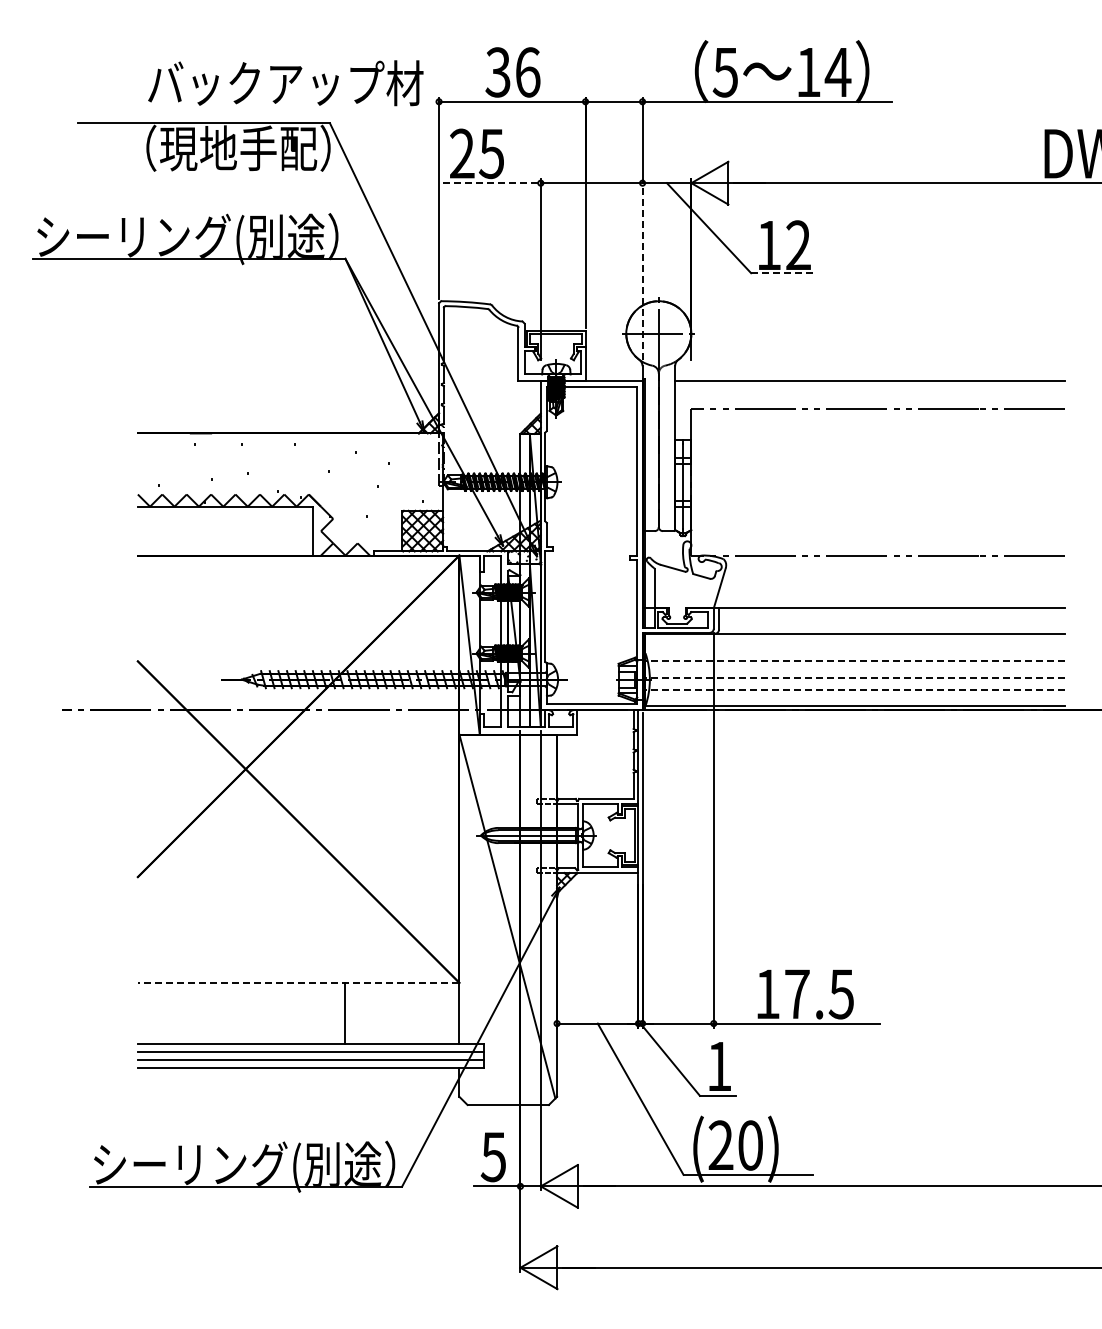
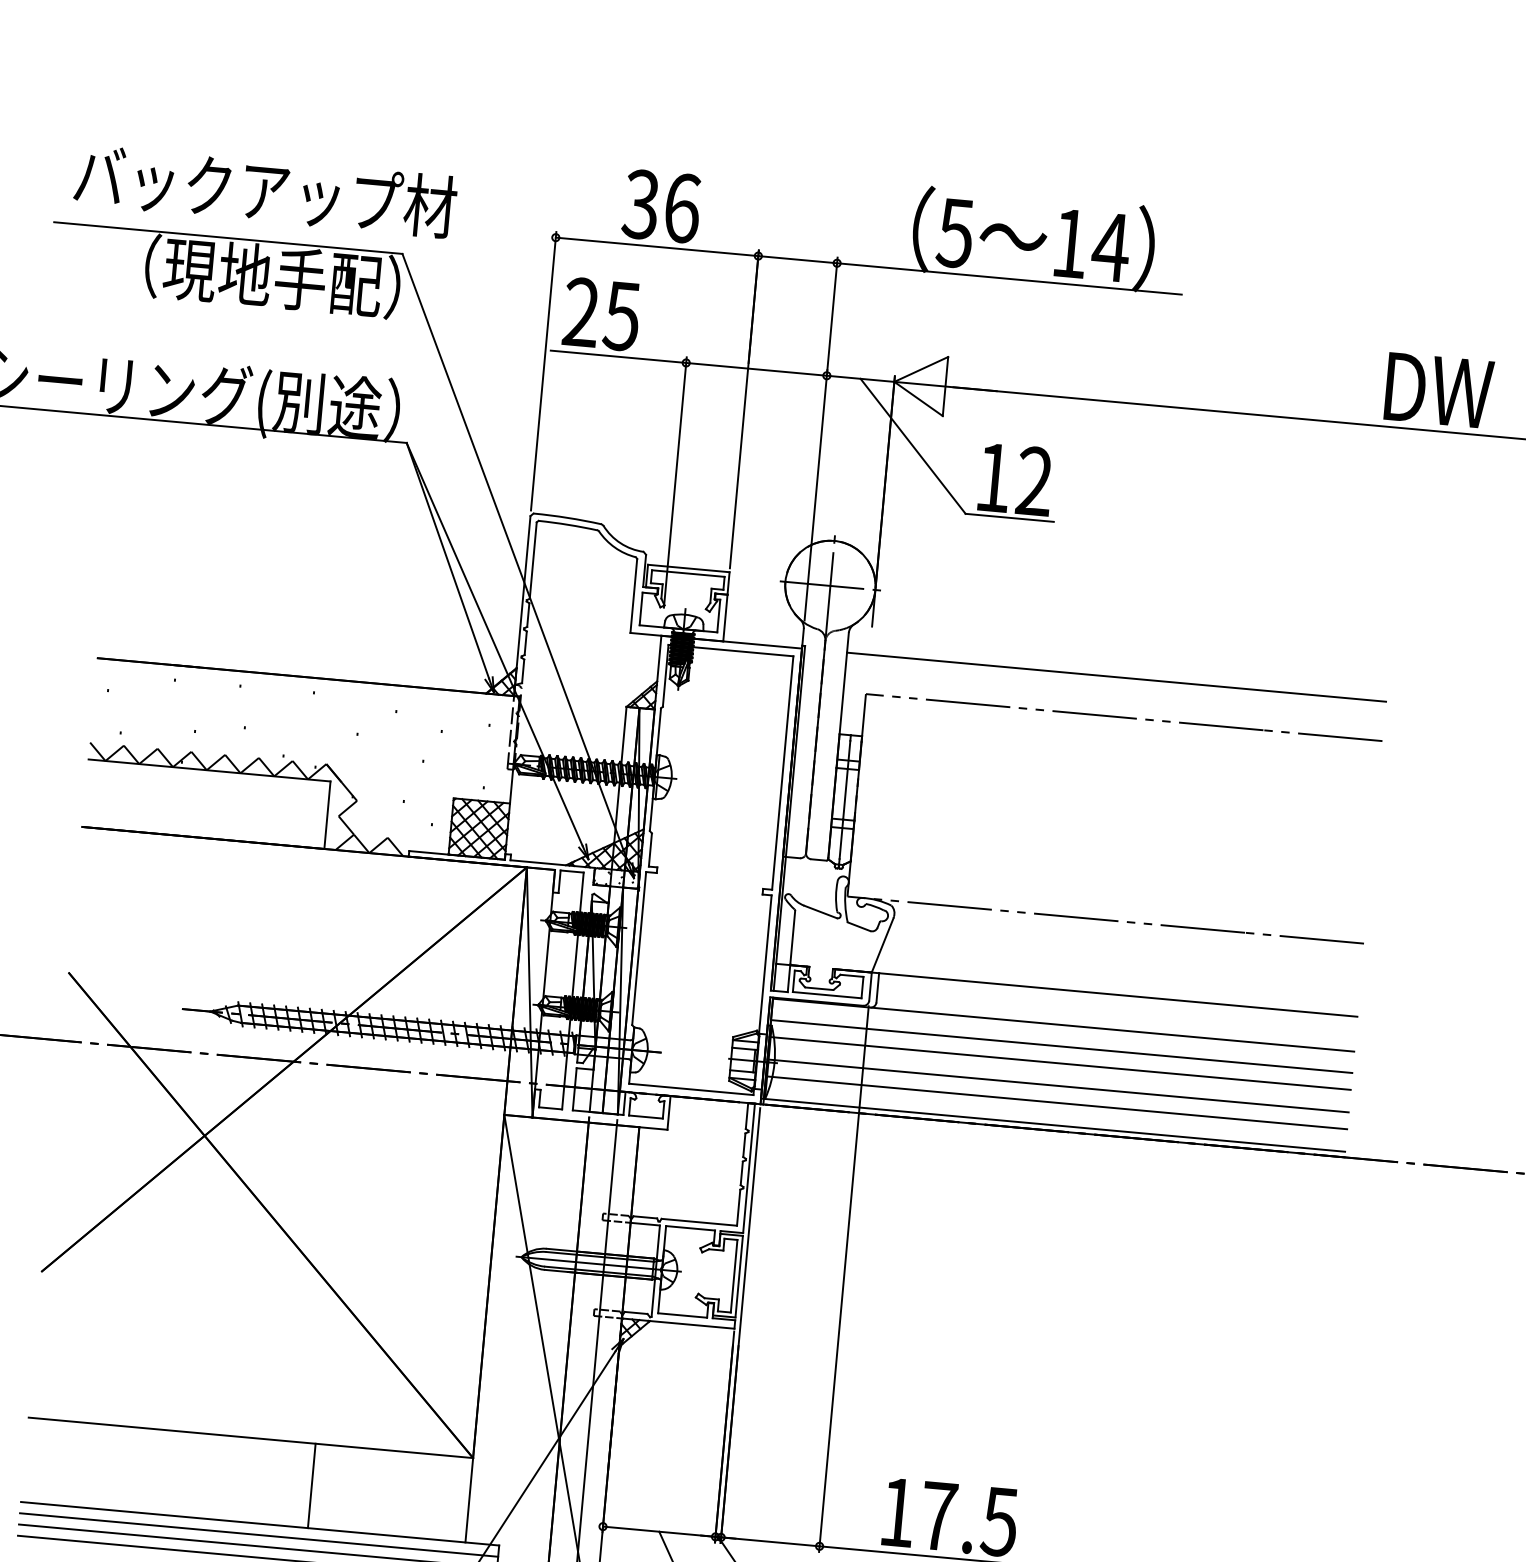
text: (285, 83) -> (265, 191), moved
line: (492, 183) -> (619, 357), dashed -> solid
line: (642, 269) -> (815, 495), dashed -> solid
line: (783, 273) -> (1010, 518), dashed -> solid
line: (854, 649) -> (1061, 1046), added
line: (854, 661) -> (1059, 1063), dashed -> solid
line: (854, 677) -> (1057, 1085), dashed -> solid
line: (854, 689) -> (1056, 1102), dashed -> solid
line: (298, 982) -> (250, 1437), dashed -> solid

